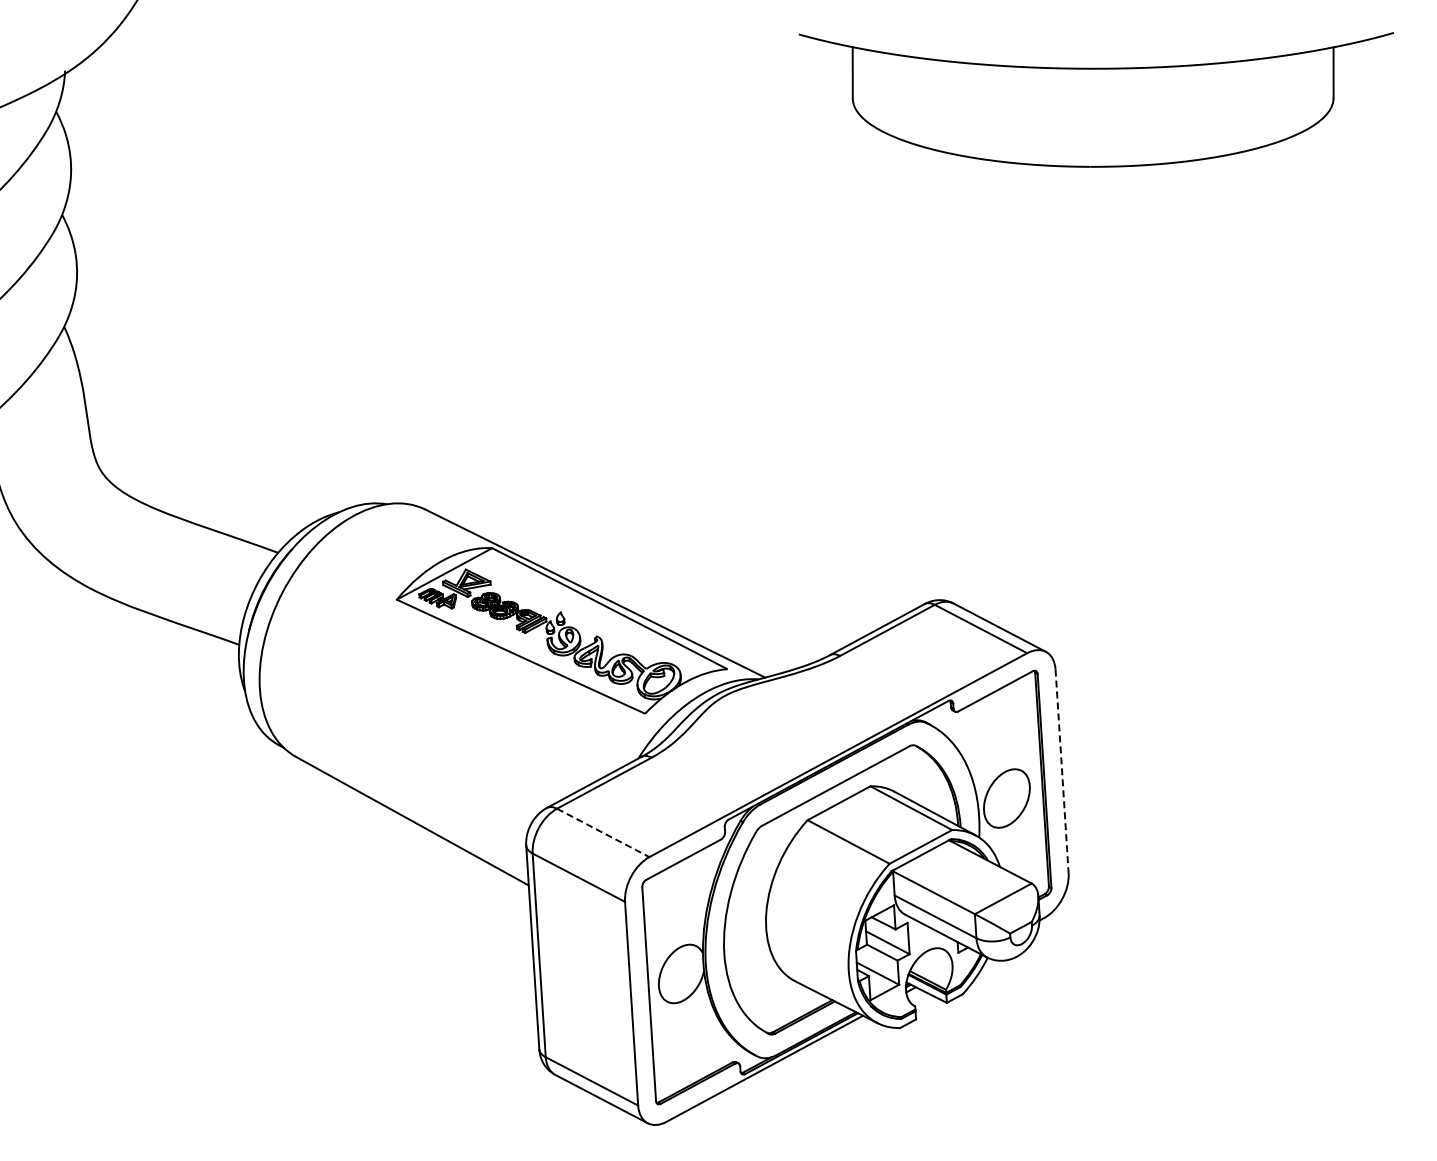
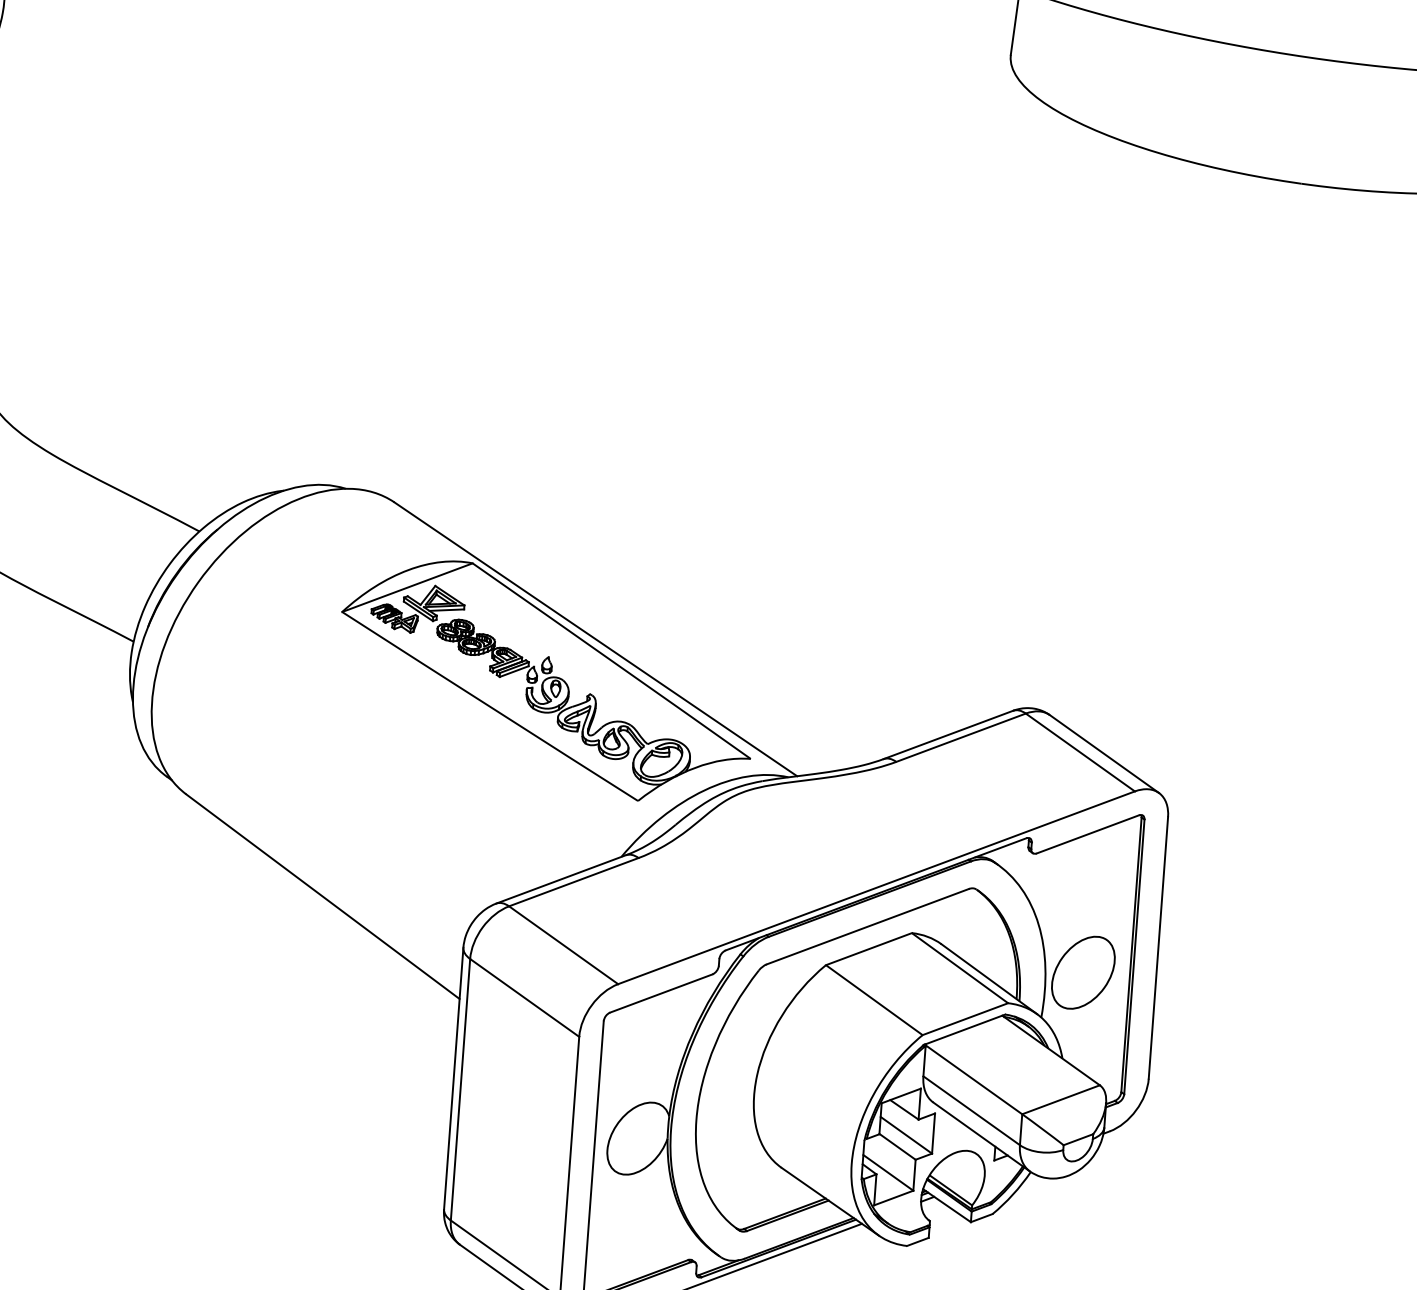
line: (1062, 771) -> (1158, 948), dashed -> solid
line: (603, 833) -> (563, 946), dashed -> solid

